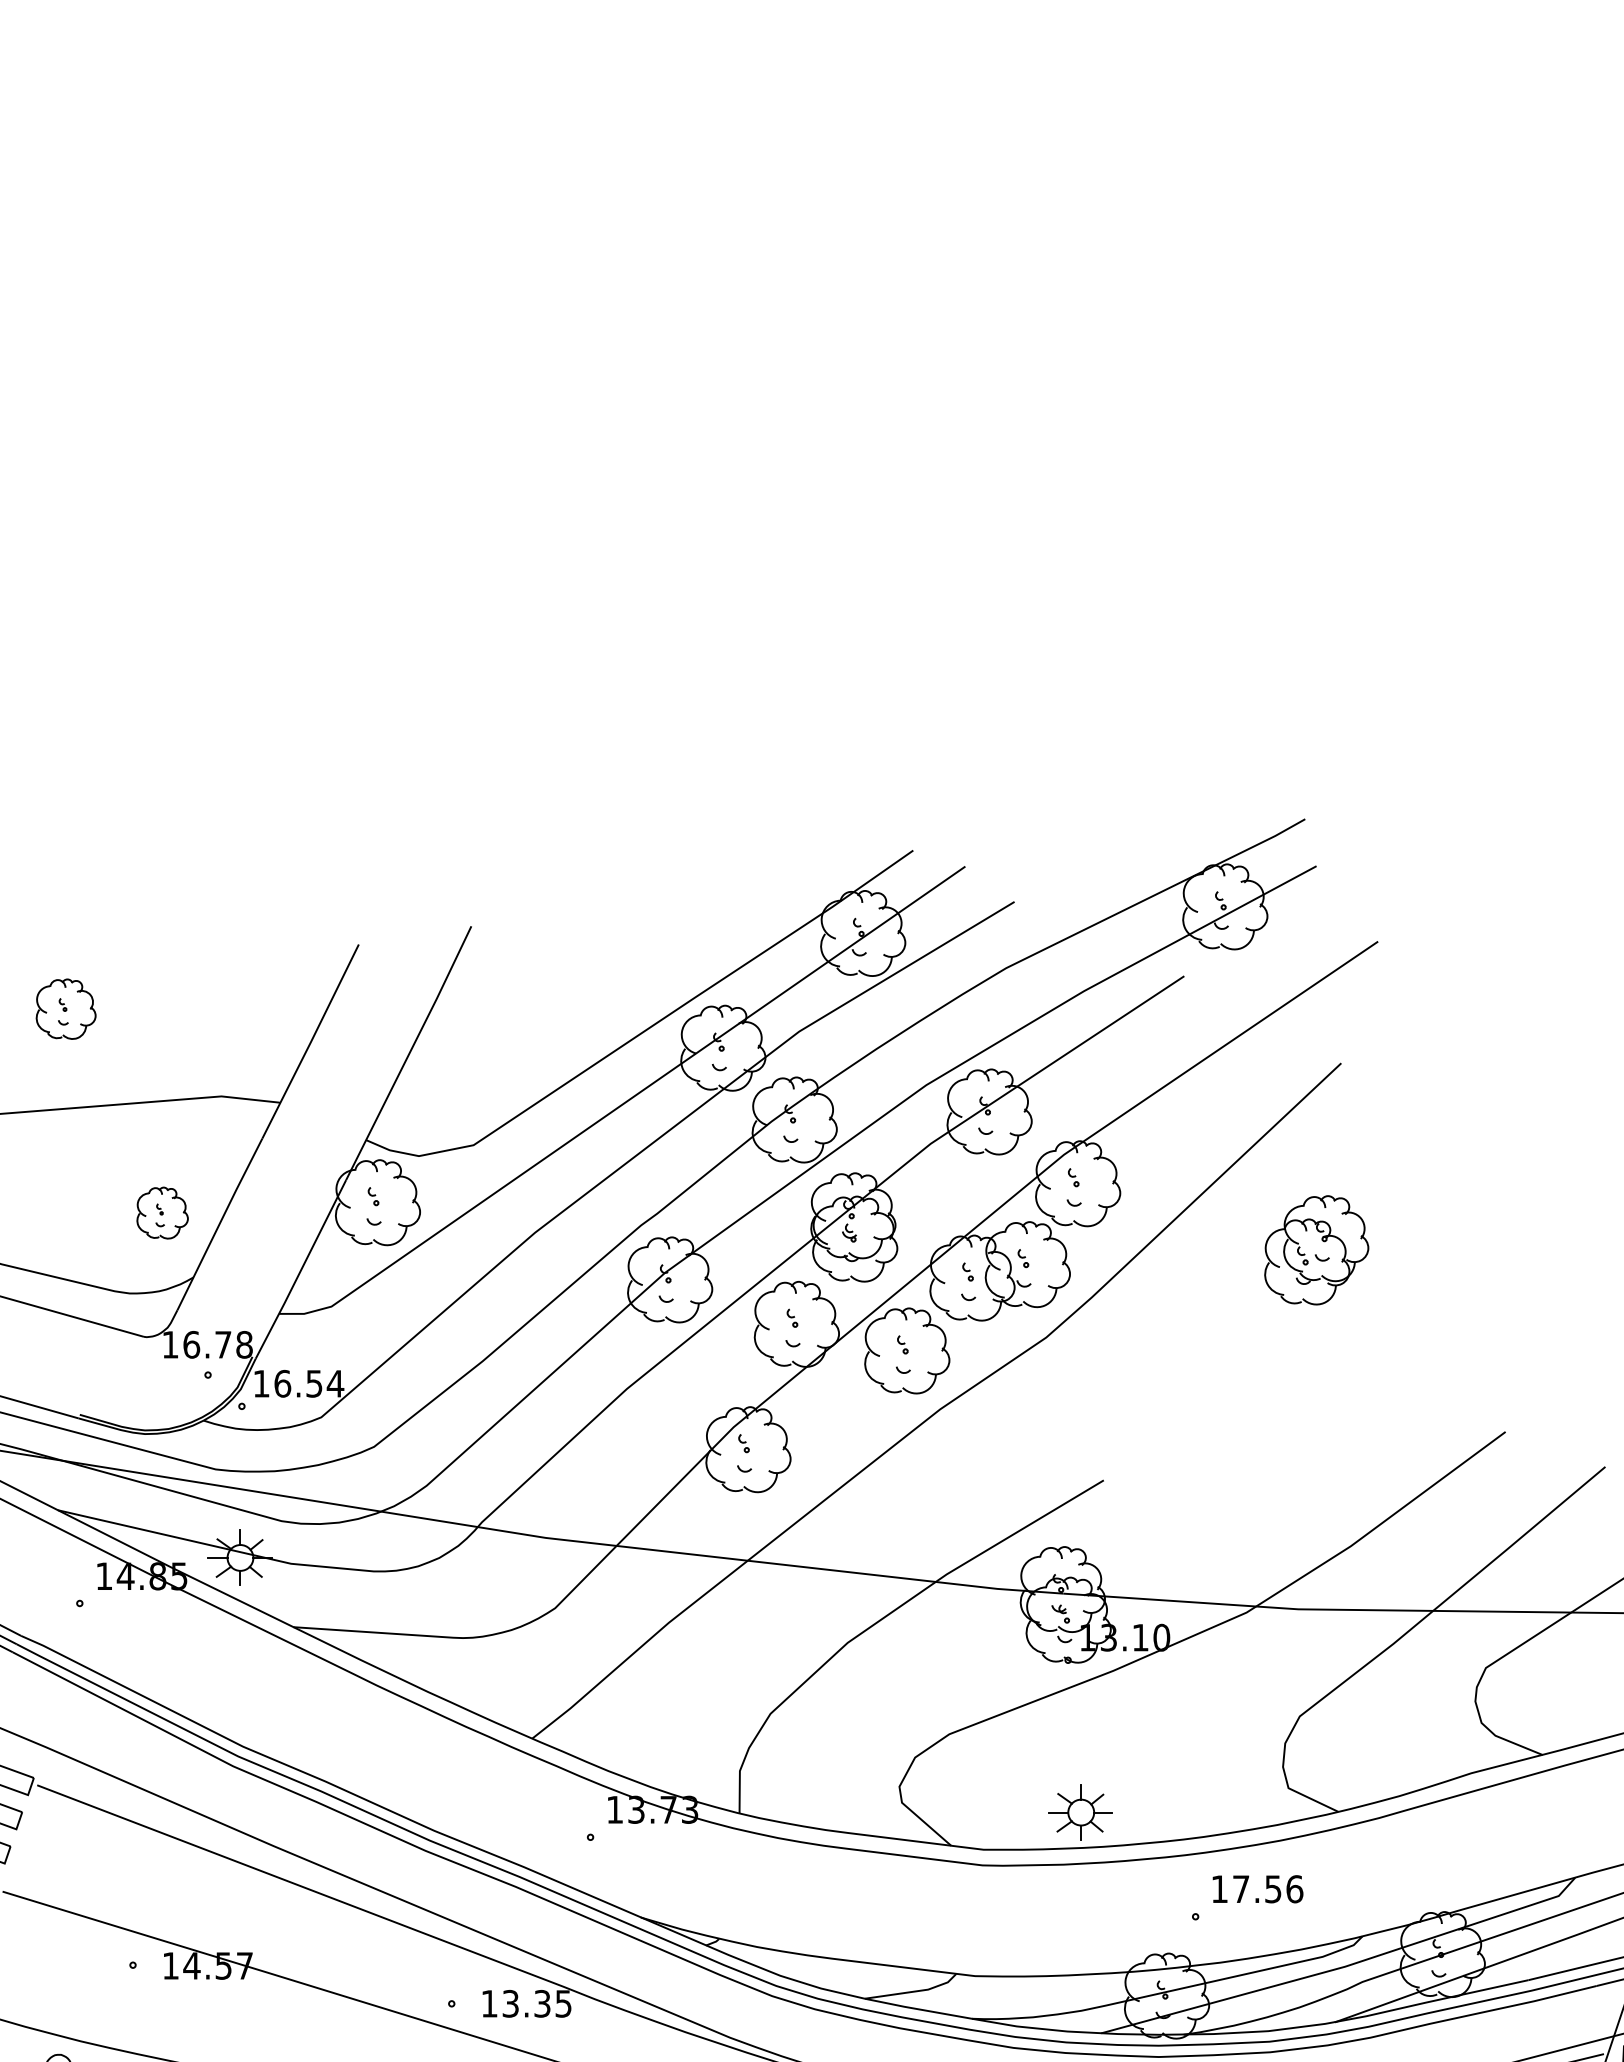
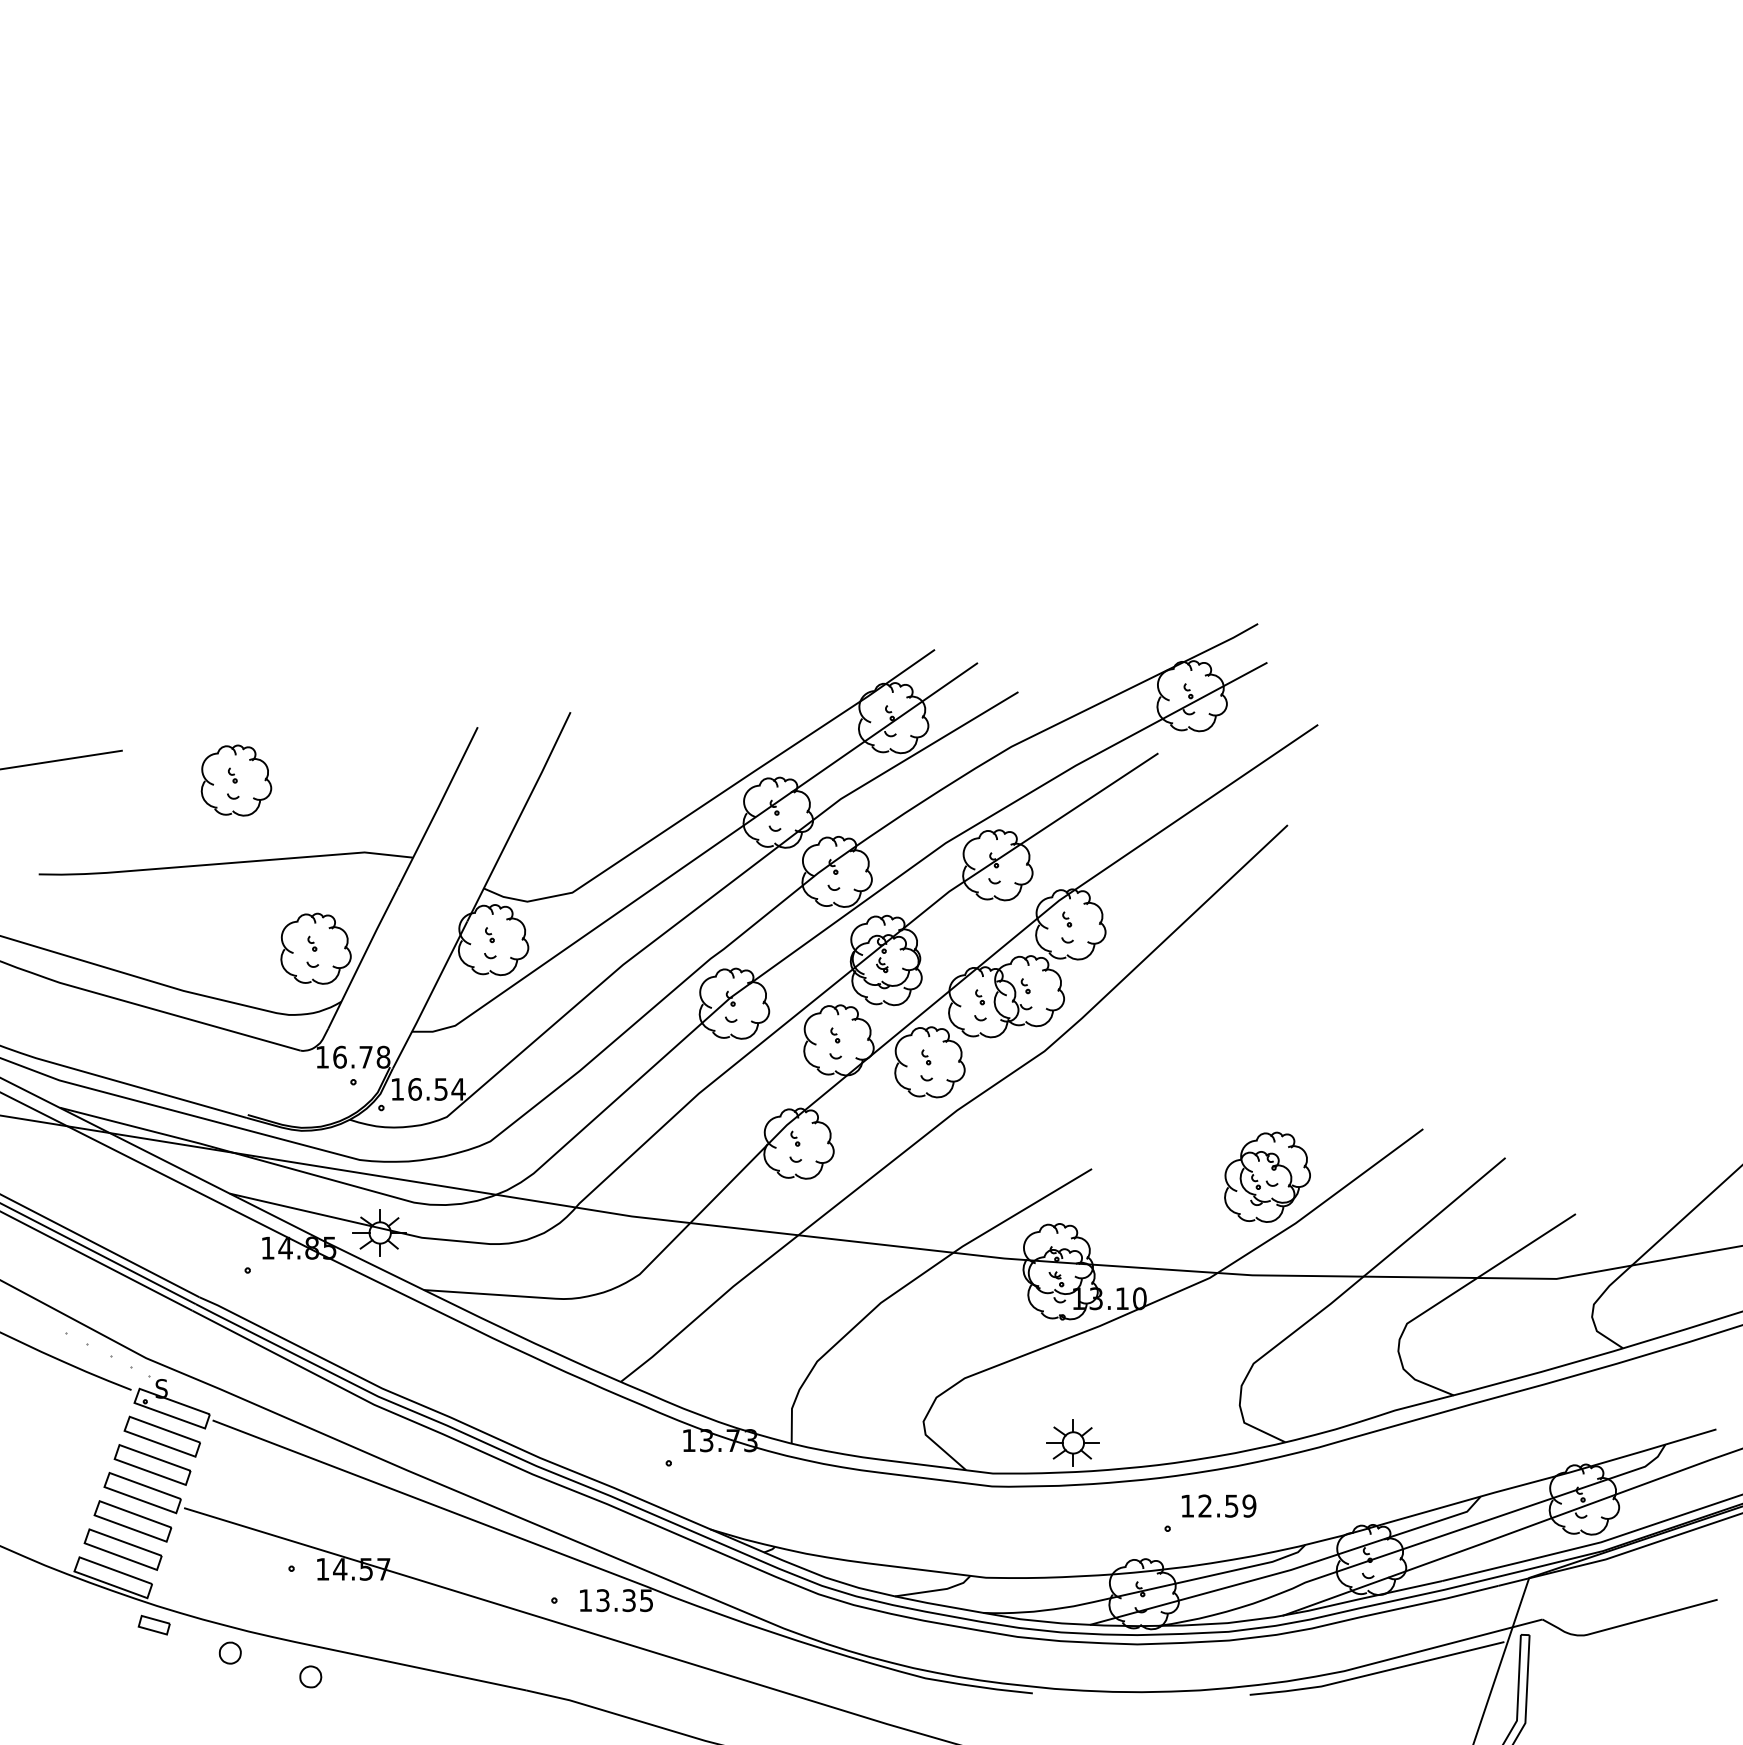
part: (66, 1009) -> (236, 780), size x1.43
part: (161, 1212) -> (315, 948), size x1.67
part: (1316, 1249) -> (1267, 1176), moved
text: (1268, 1888) -> (1227, 1505), 17.56 -> 12.59

